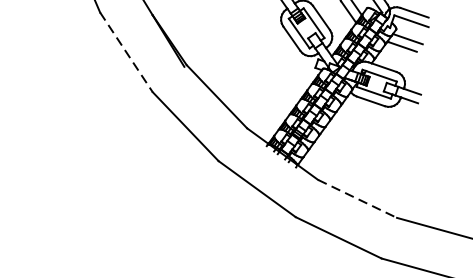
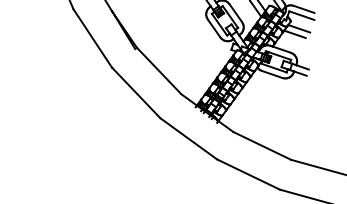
line: (126, 52) -> (92, 38), dashed -> solid
line: (357, 199) -> (262, 146), dashed -> solid

